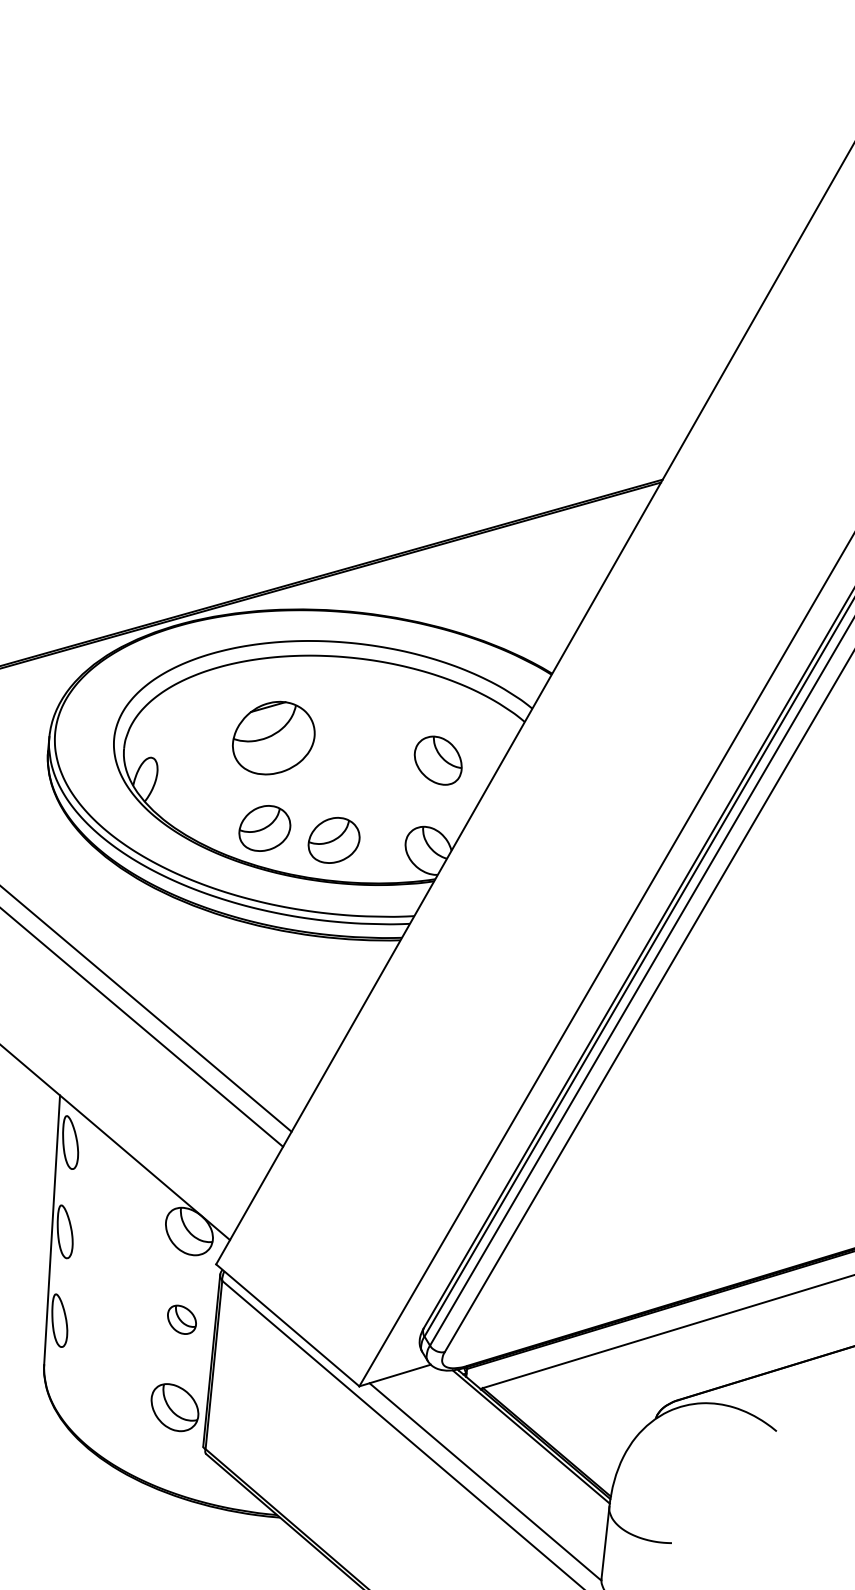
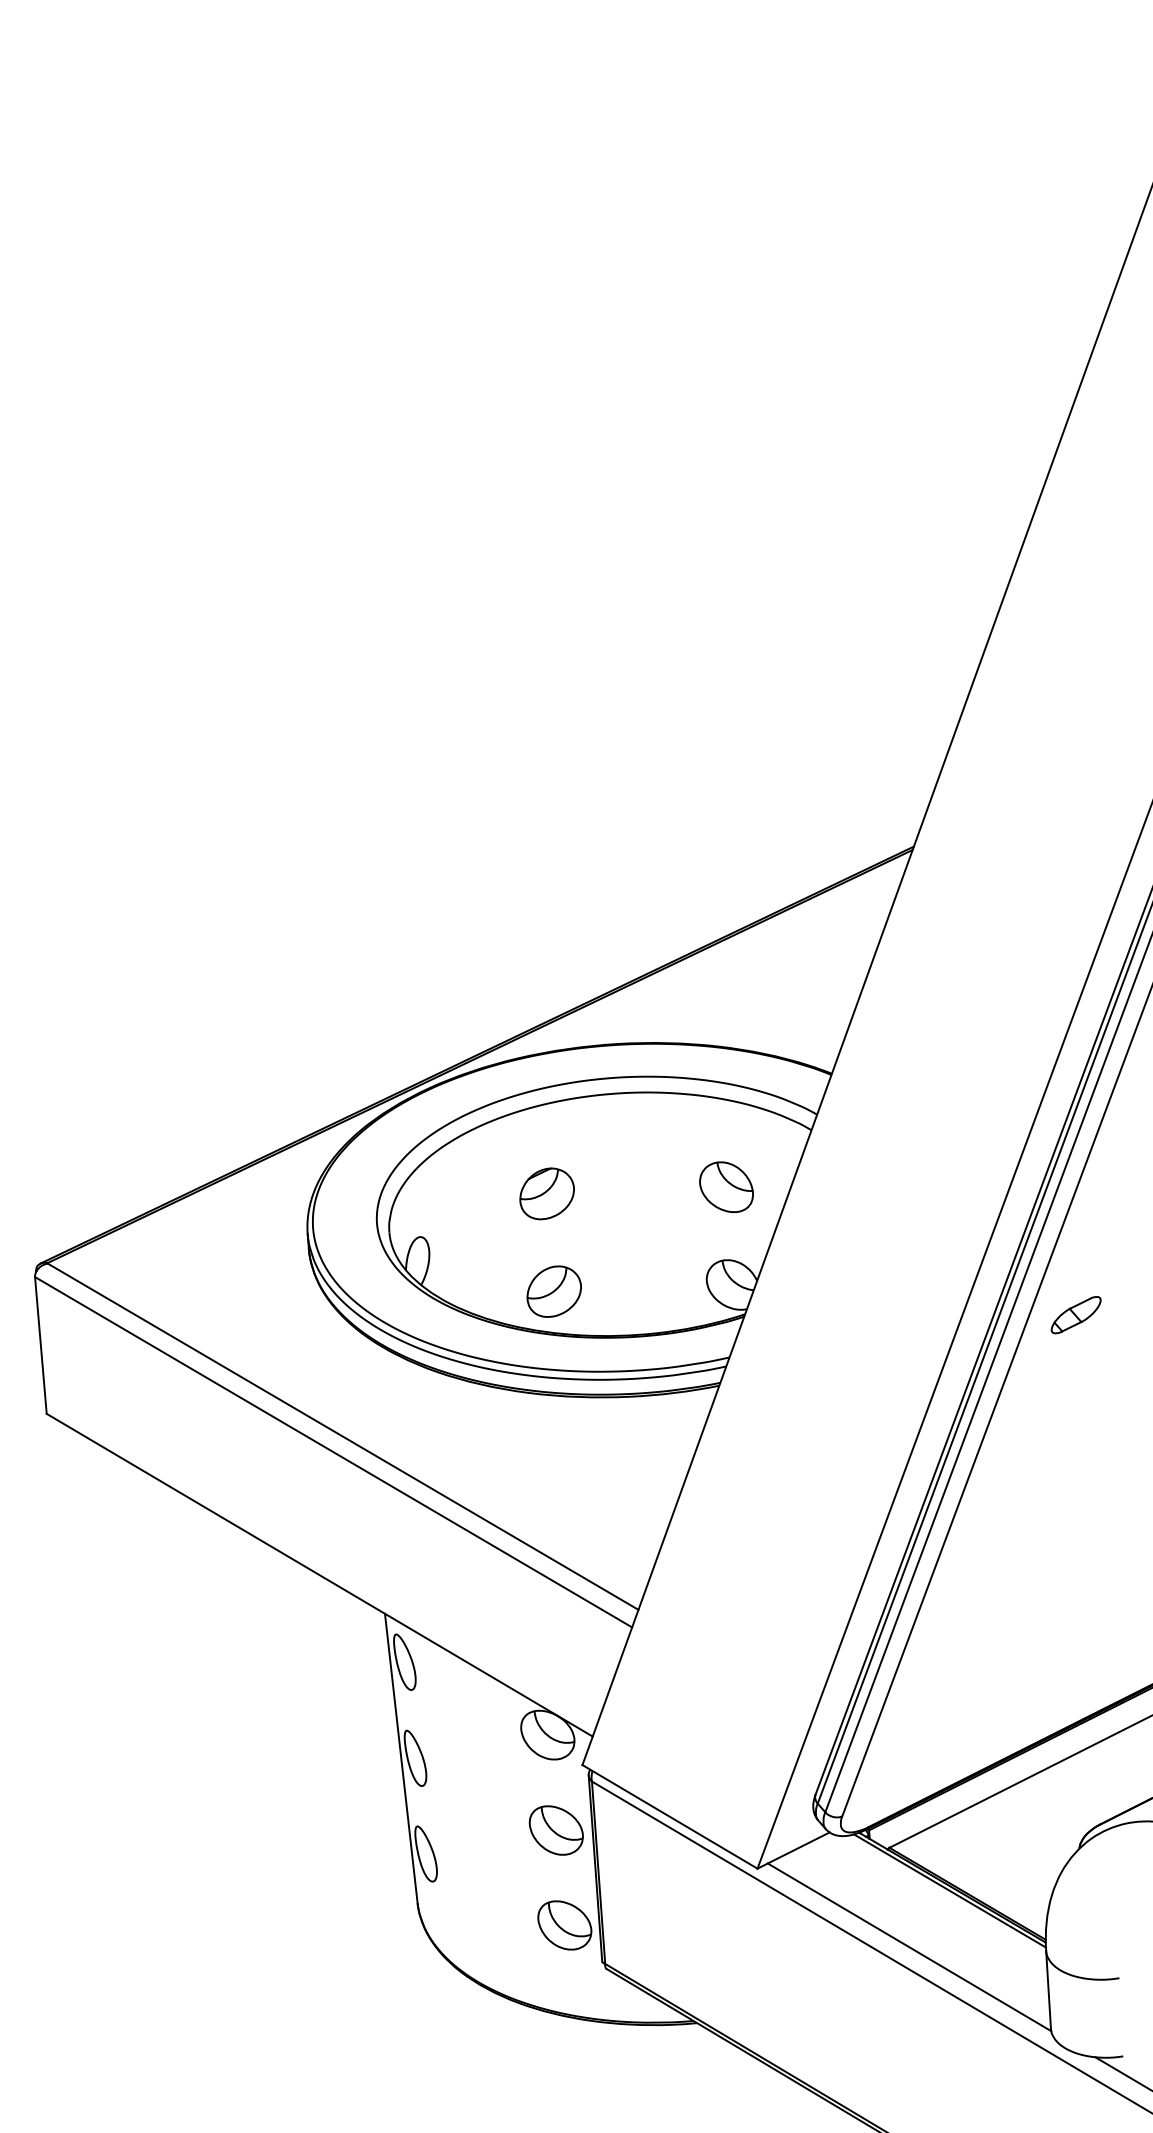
part: (273, 737) -> (546, 1193), size x0.62
part: (333, 840) -> (629, 1291), removed
part: (736, 932) -> (1075, 1315), added
part: (181, 1319) -> (555, 1830), size x1.67

